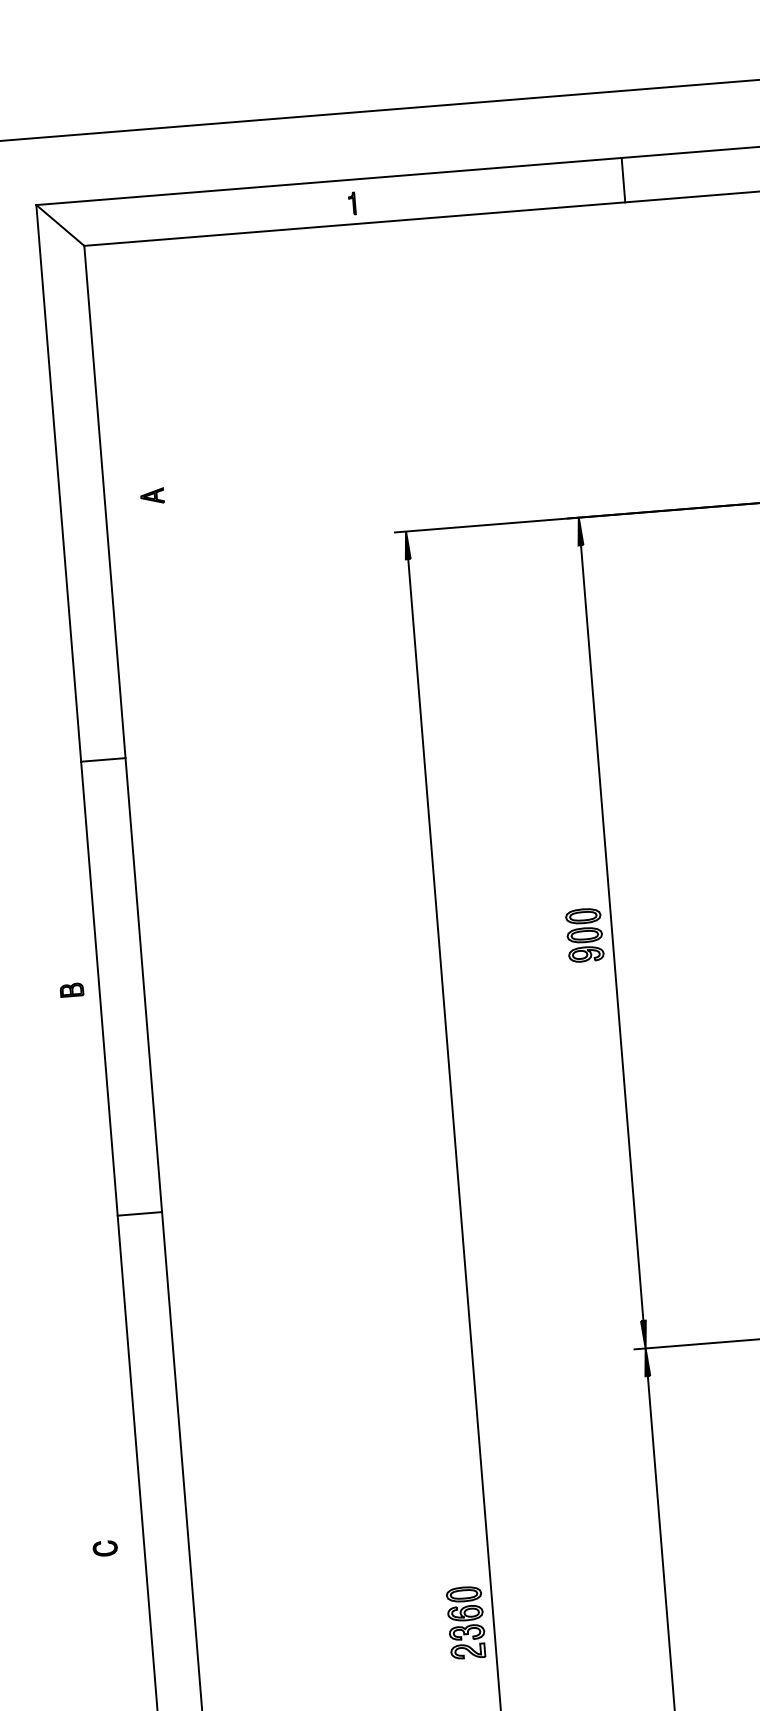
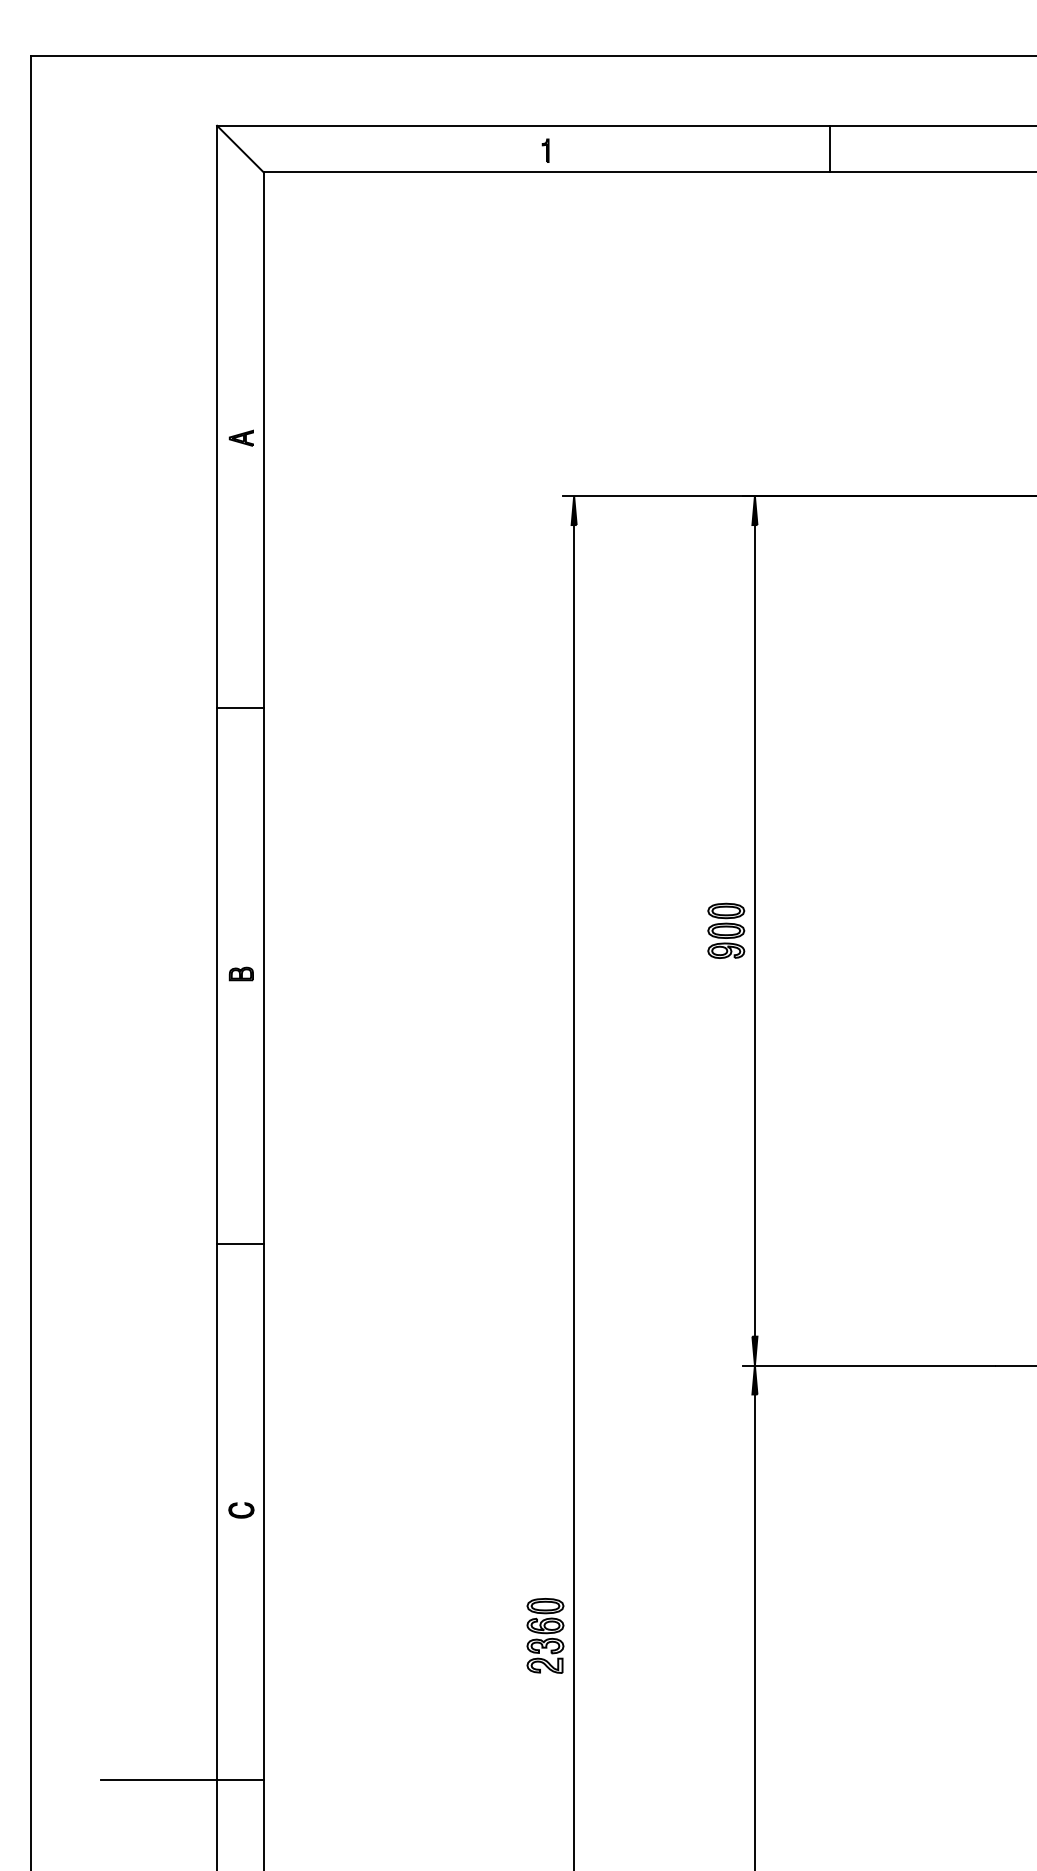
part: (151, 495) -> (240, 437), moved
part: (71, 989) -> (240, 973), moved
line: (140, 1214) -> (240, 1244), moved
part: (105, 1548) -> (241, 1510), moved

